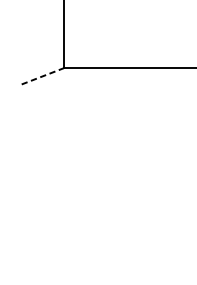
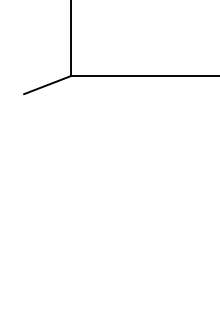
line: (43, 75) -> (48, 84), dashed -> solid

